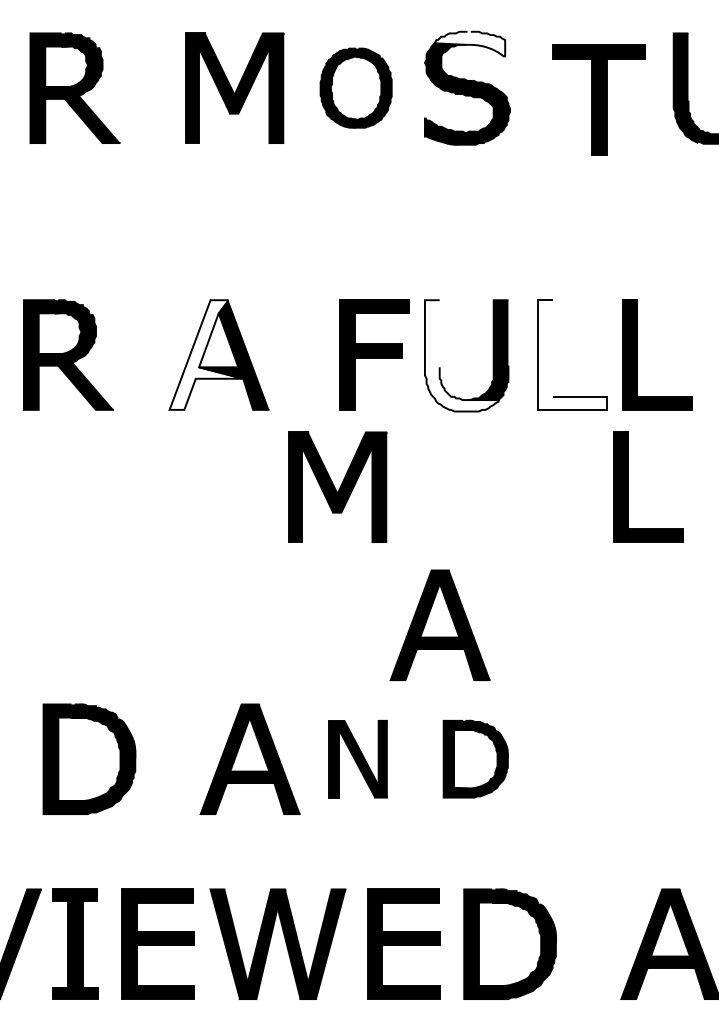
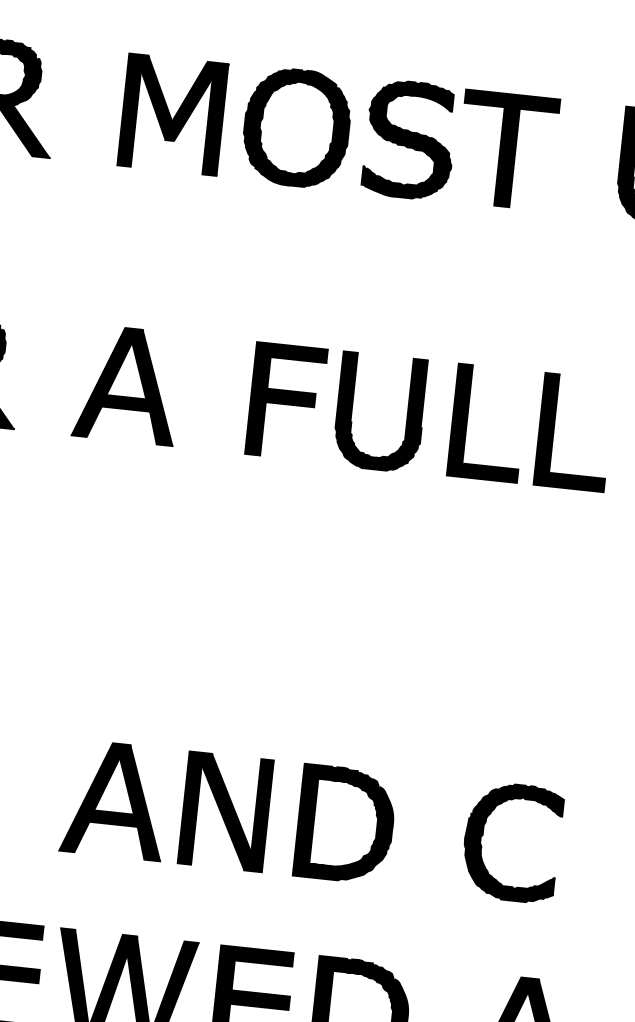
fill: (469, 43) -> (417, 94), added
part: (355, 87) -> (296, 127), size x1.43
part: (598, 99) -> (507, 149), moved
fill: (206, 354) -> (115, 382), added
fill: (571, 354) -> (487, 422), added
fill: (461, 355) -> (374, 411), added
part: (337, 486) -> (234, 531), removed
part: (628, 486) -> (530, 563), removed
part: (439, 624) -> (323, 683), removed
part: (610, 756) -> (483, 836), added
part: (358, 758) -> (226, 811), size x1.43
part: (475, 758) -> (345, 823), size x1.43

